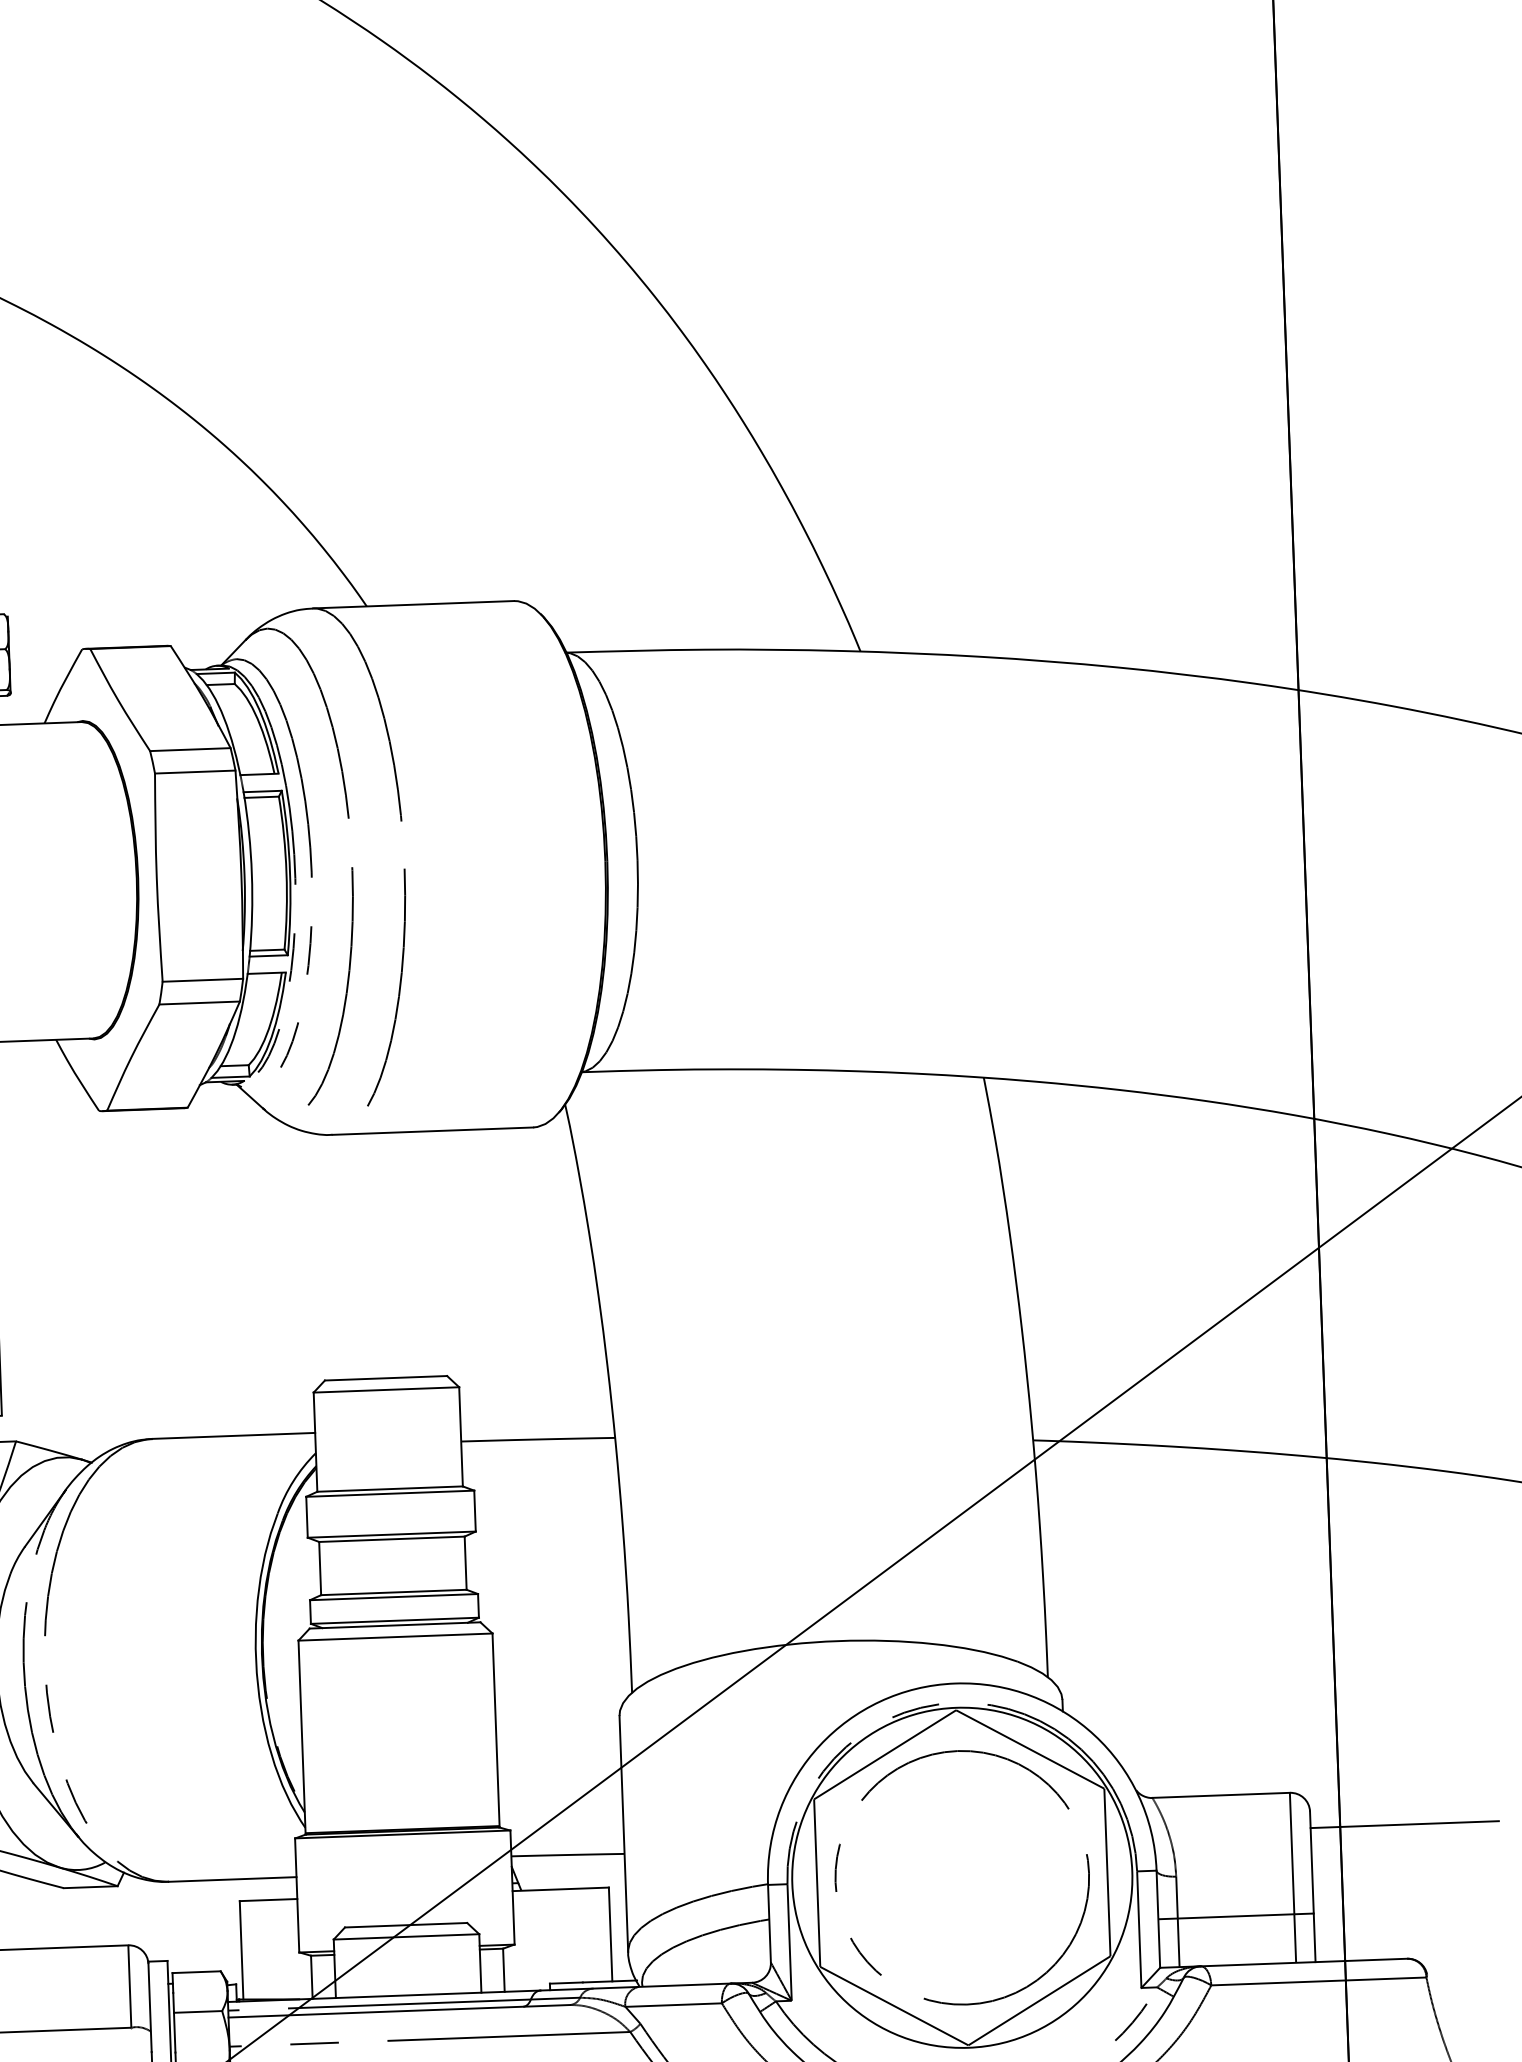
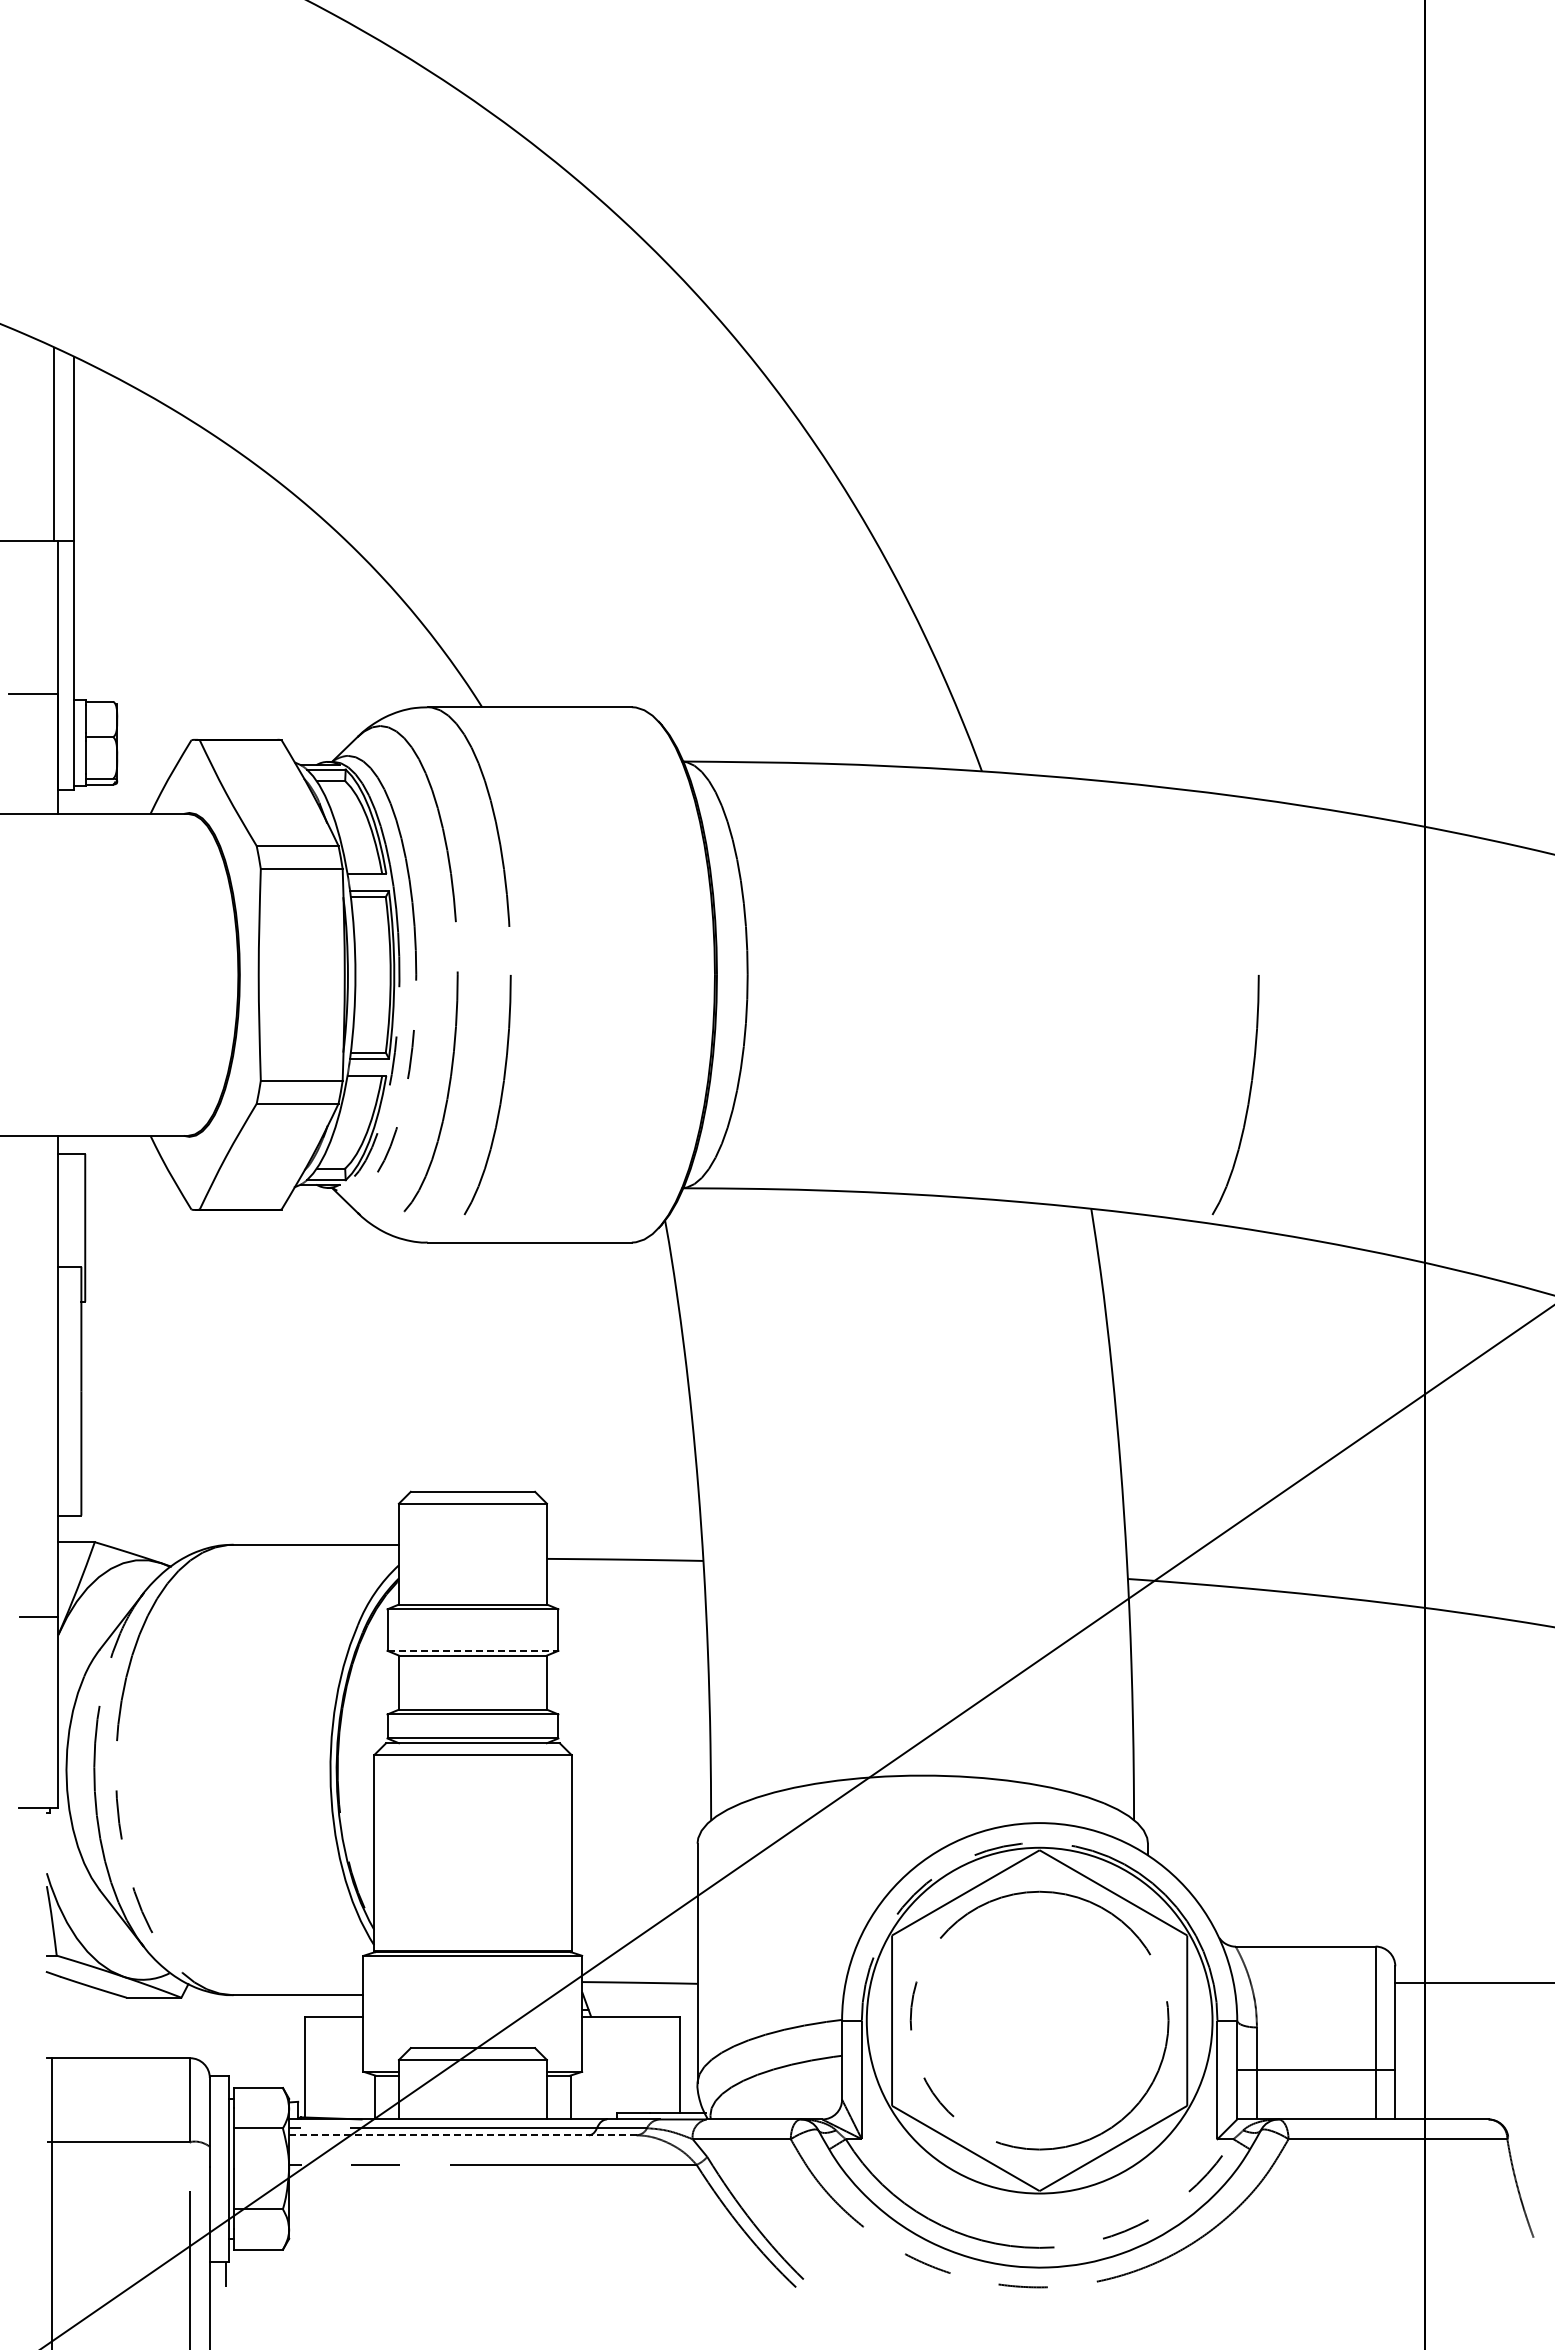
curve: (1134, 960) -> (1248, 1095), added
line: (392, 1534) -> (473, 1650), solid -> dashed
line: (398, 2011) -> (462, 2135), solid -> dashed

